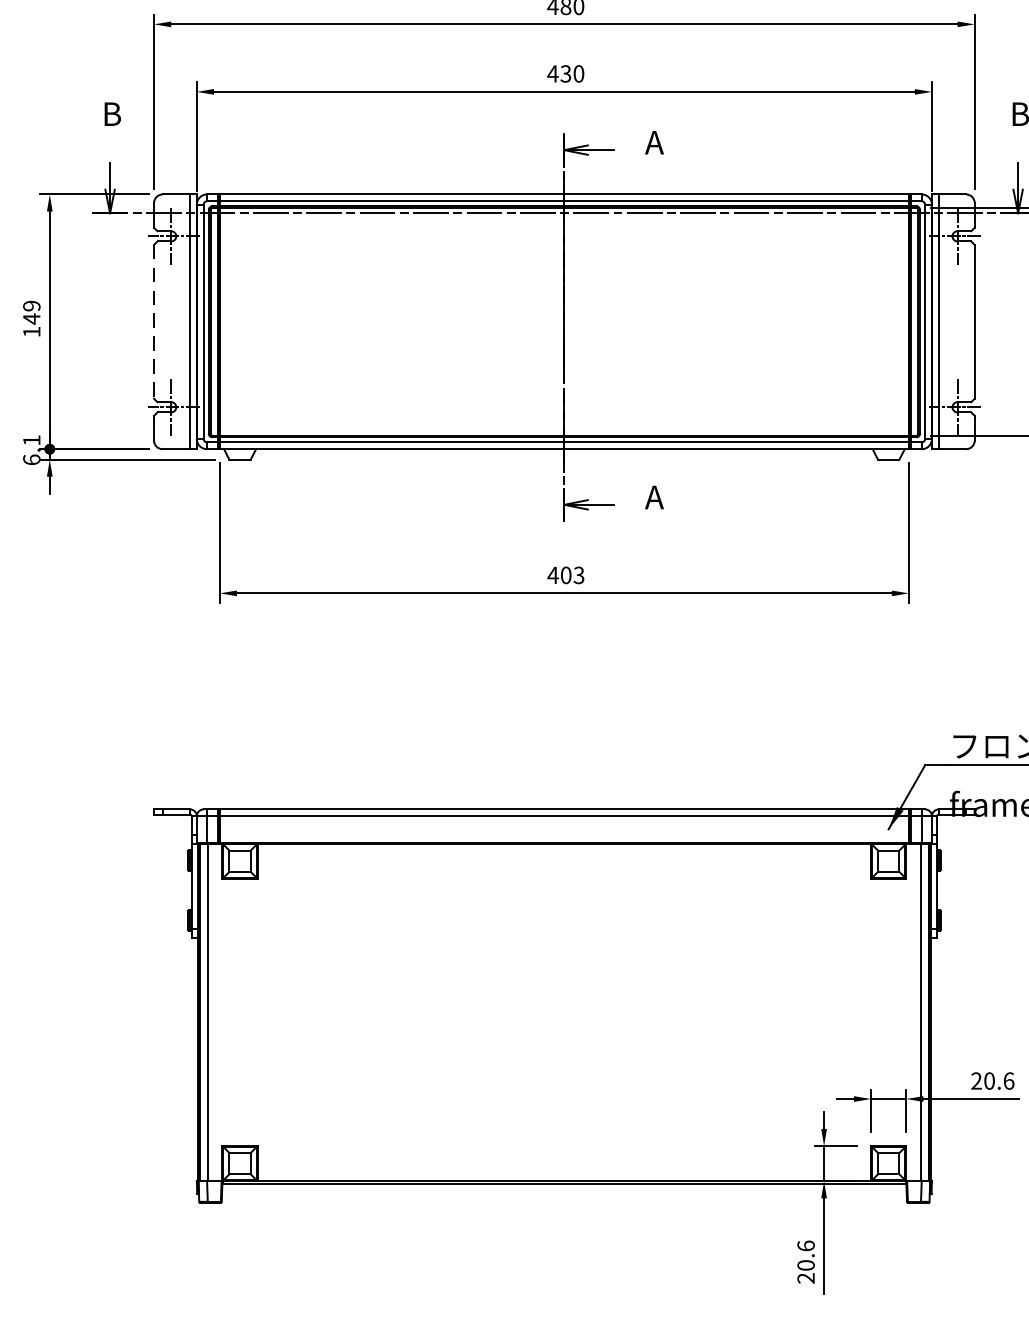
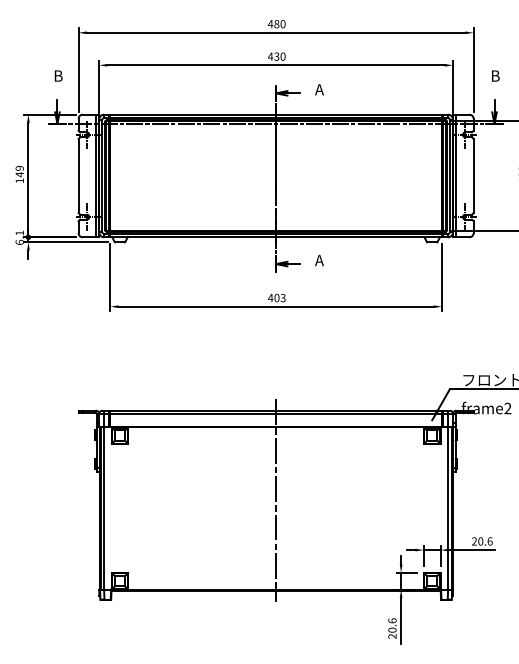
line: (153, 322) -> (78, 176), dashed -> solid
line: (565, 995) -> (276, 500), added

